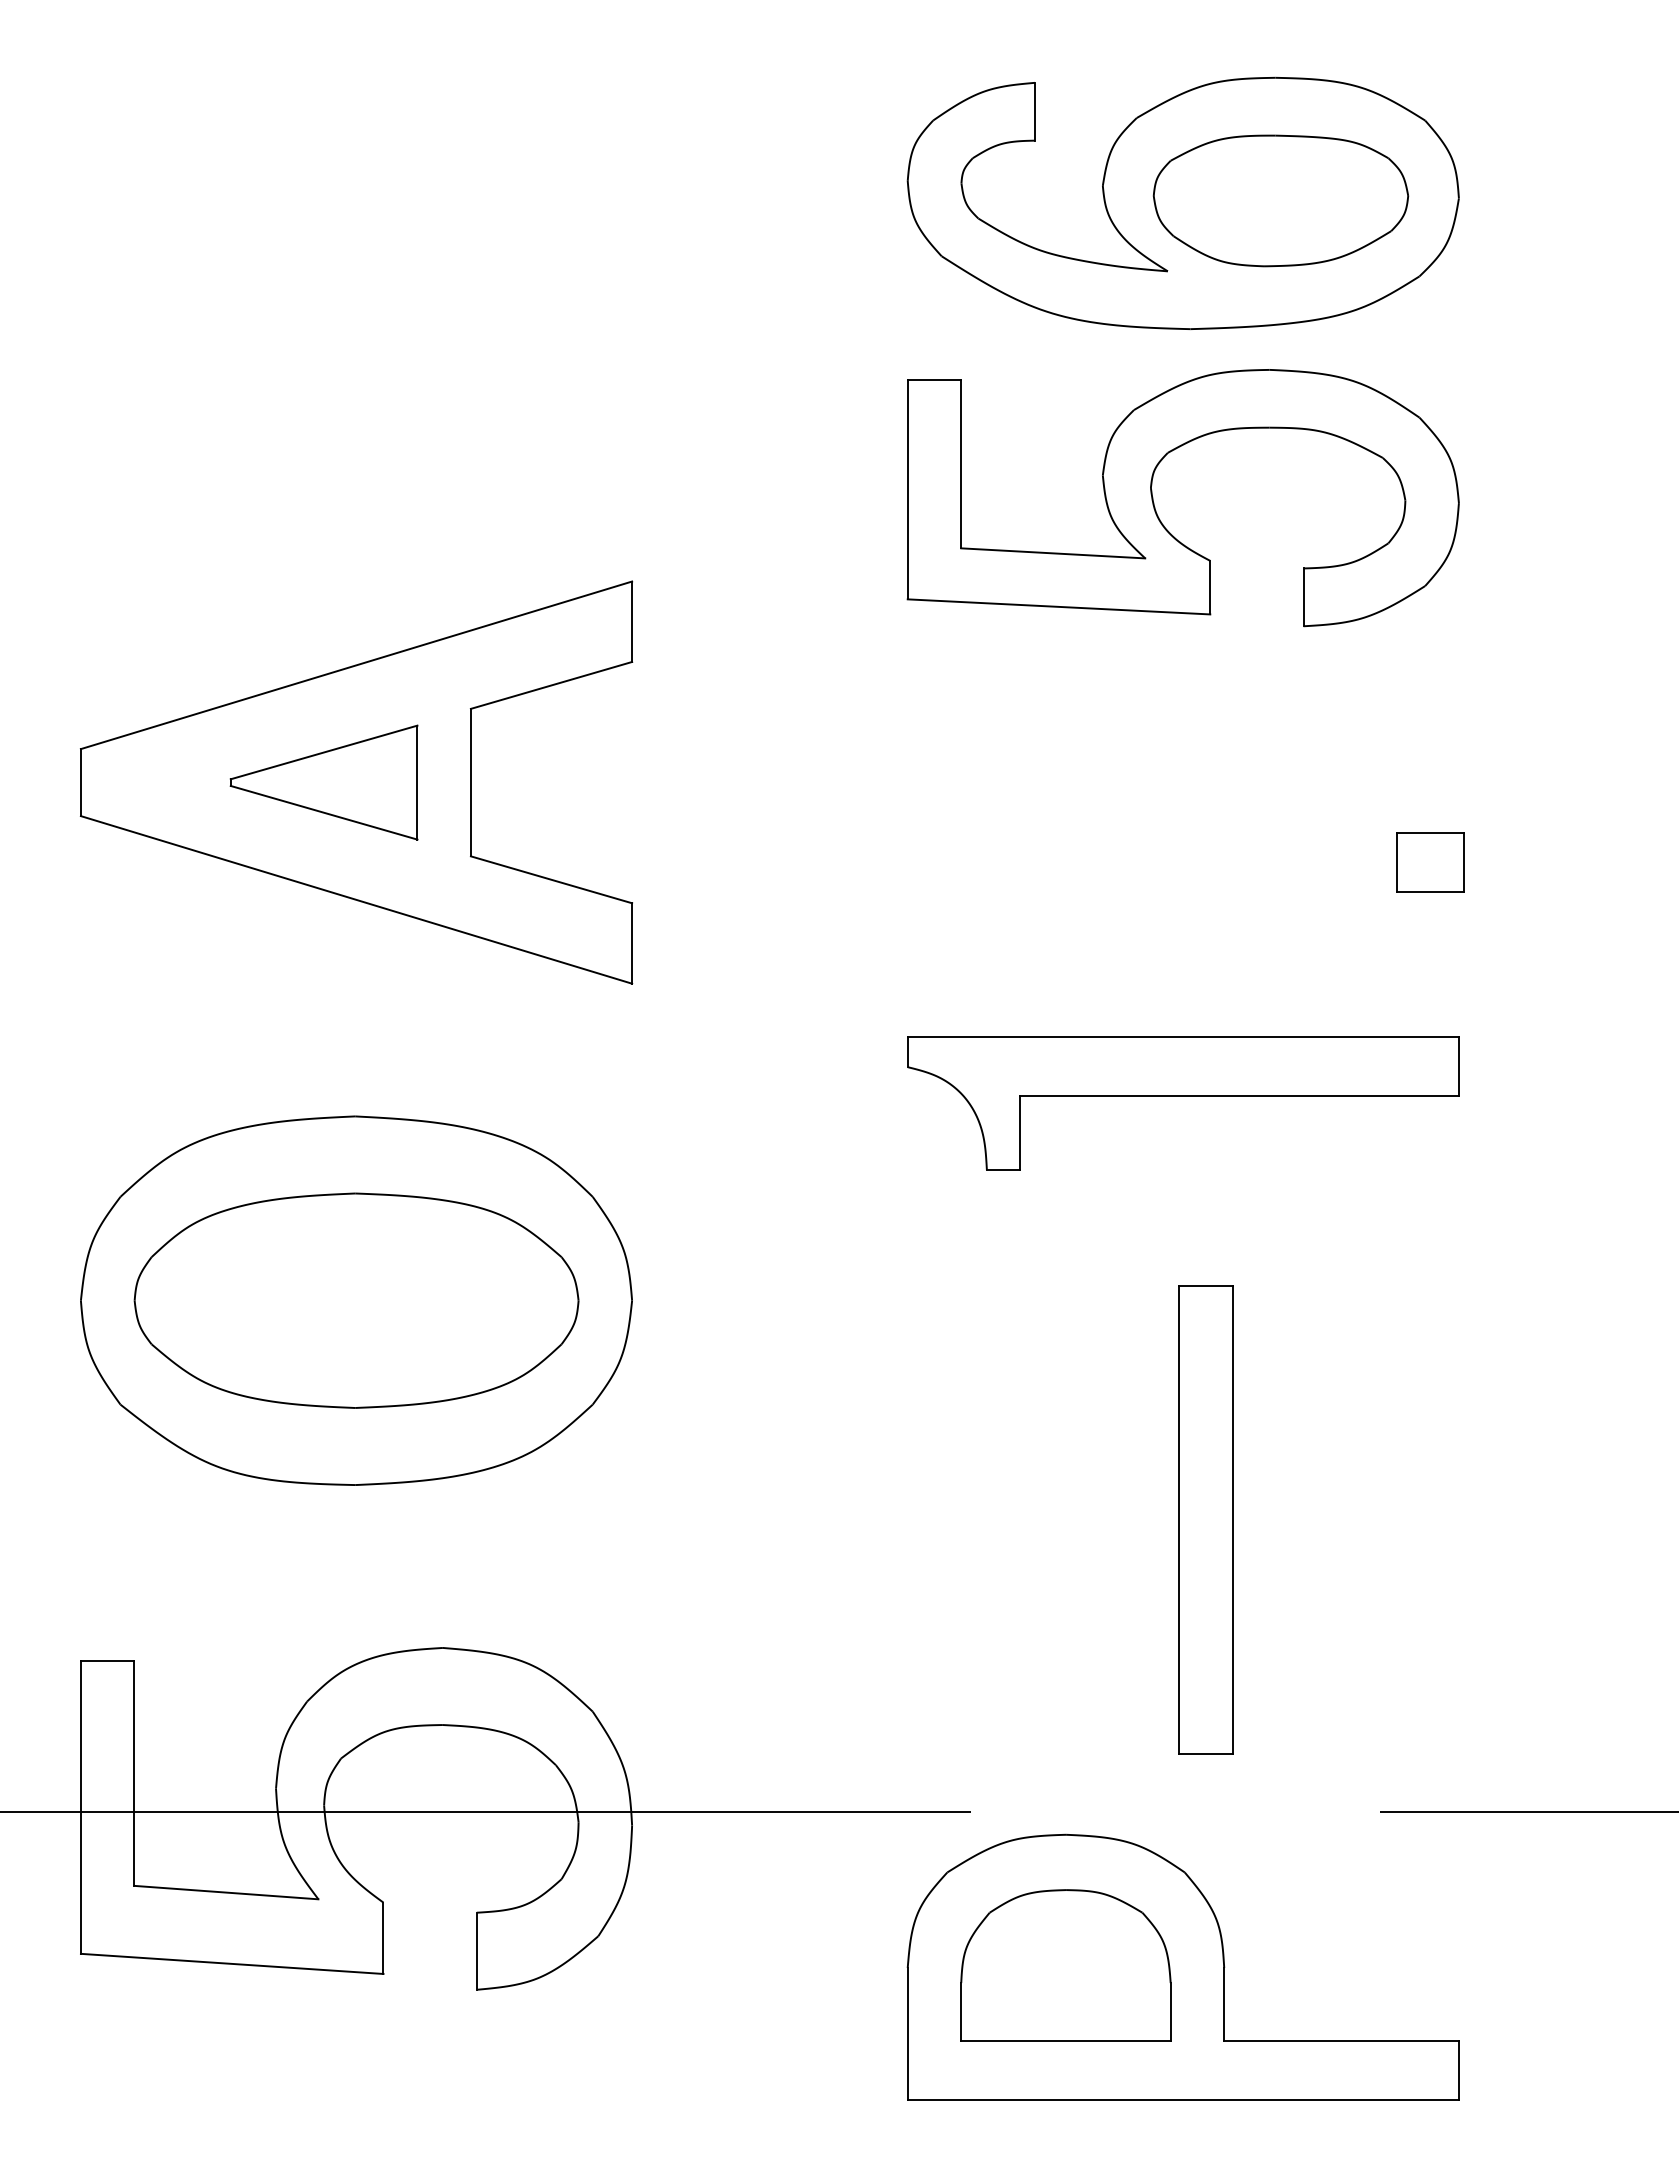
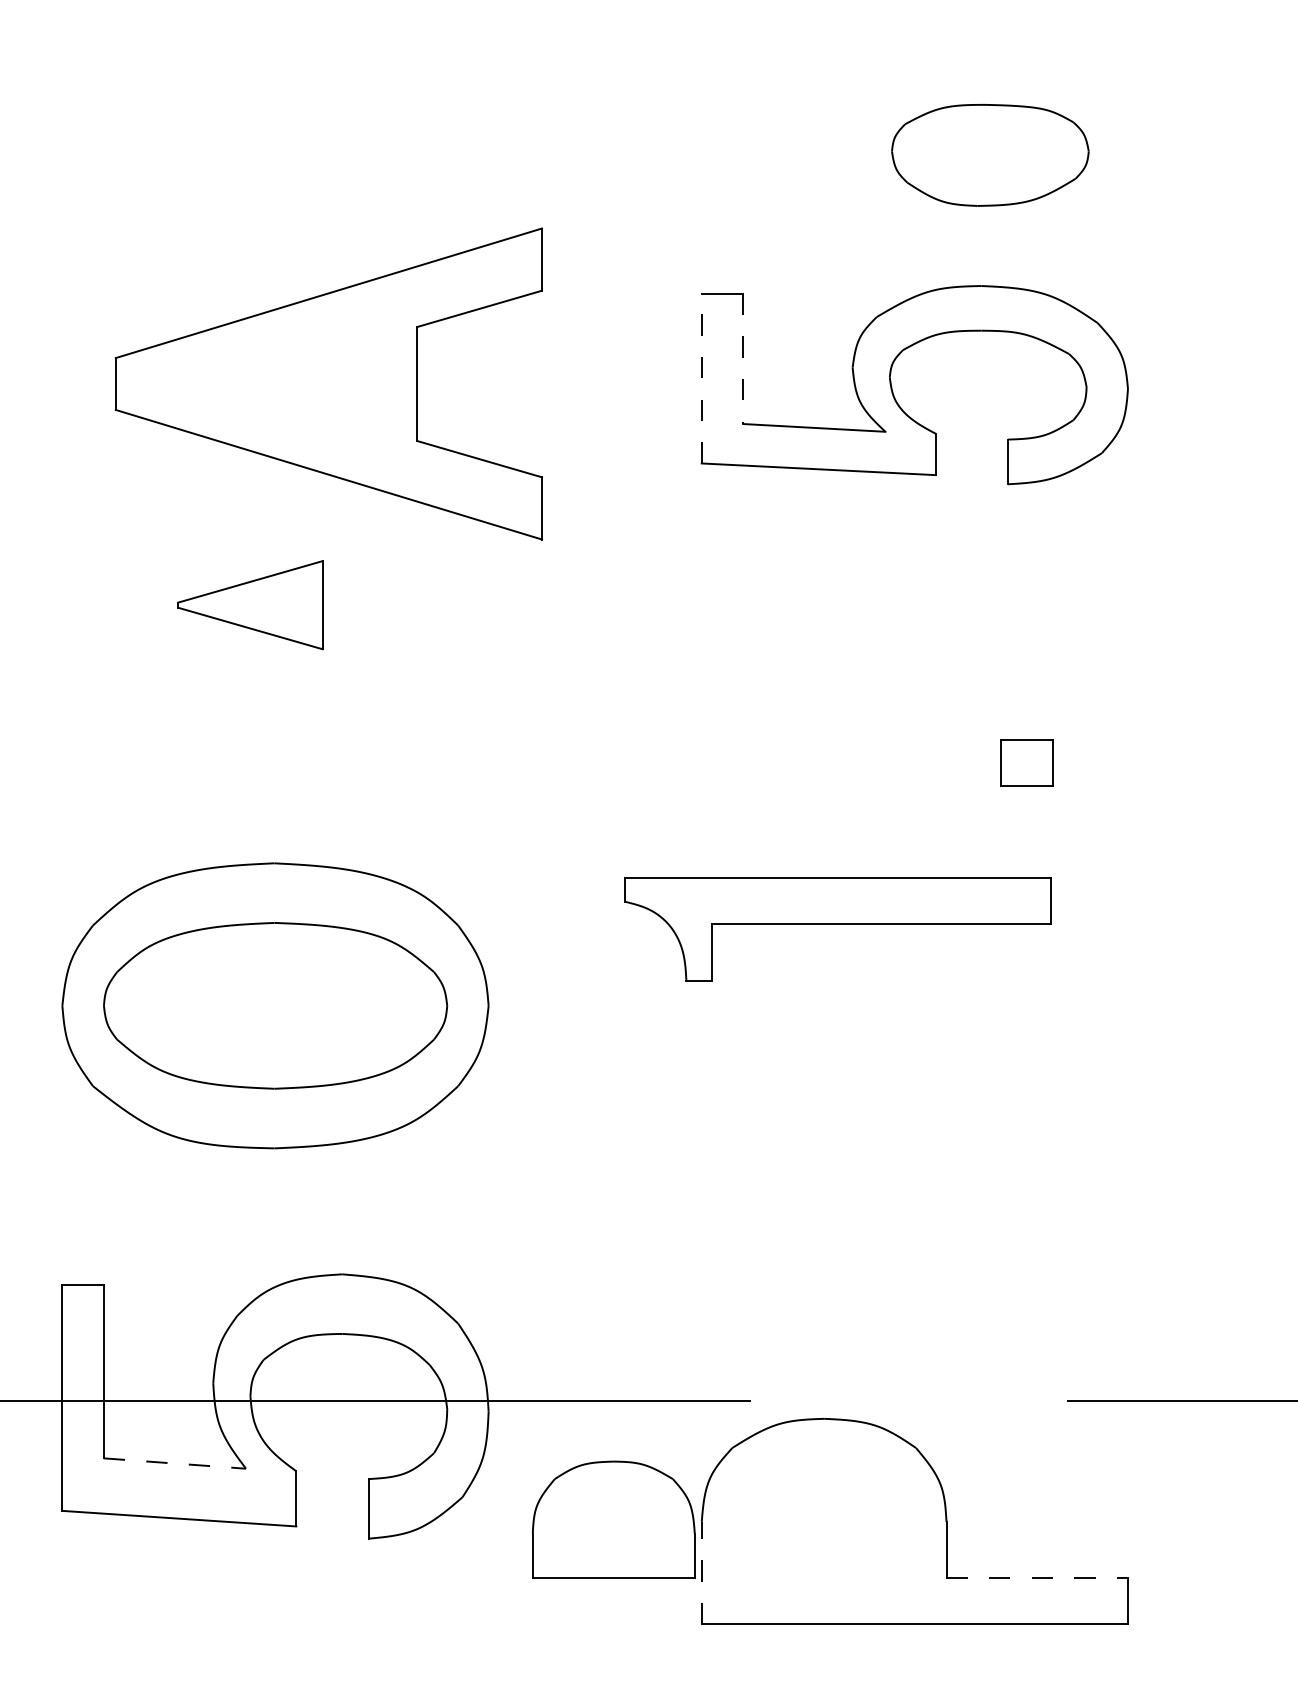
part: (1182, 202) -> (914, 156), removed
line: (961, 464) -> (743, 359), solid -> dashed
line: (907, 489) -> (701, 378), solid -> dashed
part: (356, 782) -> (328, 383), moved
part: (1430, 862) -> (1027, 762), moved
part: (1183, 1096) -> (838, 924), moved
part: (1205, 1519) -> (932, 1175), removed
line: (226, 1892) -> (174, 1463), solid -> dashed
part: (1065, 1965) -> (613, 1519), moved
line: (907, 2033) -> (701, 1572), solid -> dashed
line: (1342, 2040) -> (1037, 1577), solid -> dashed

